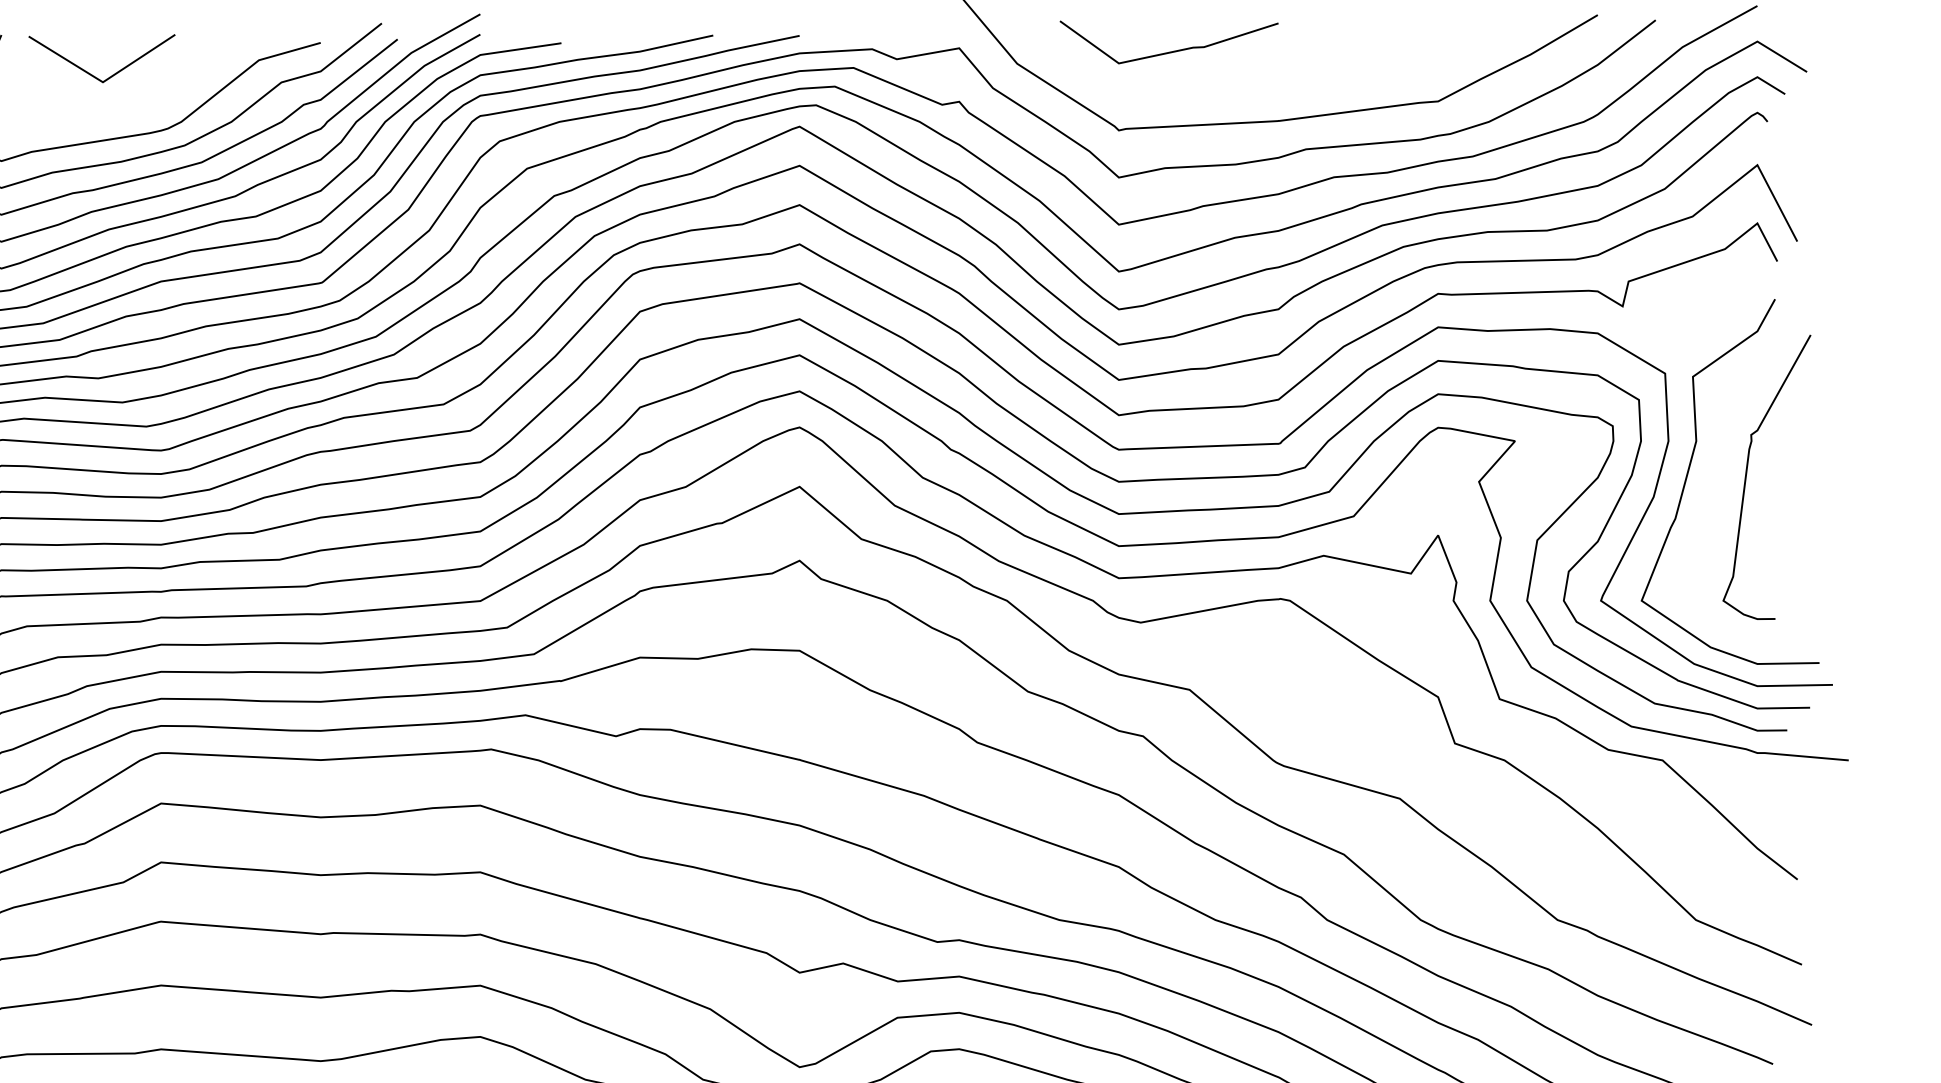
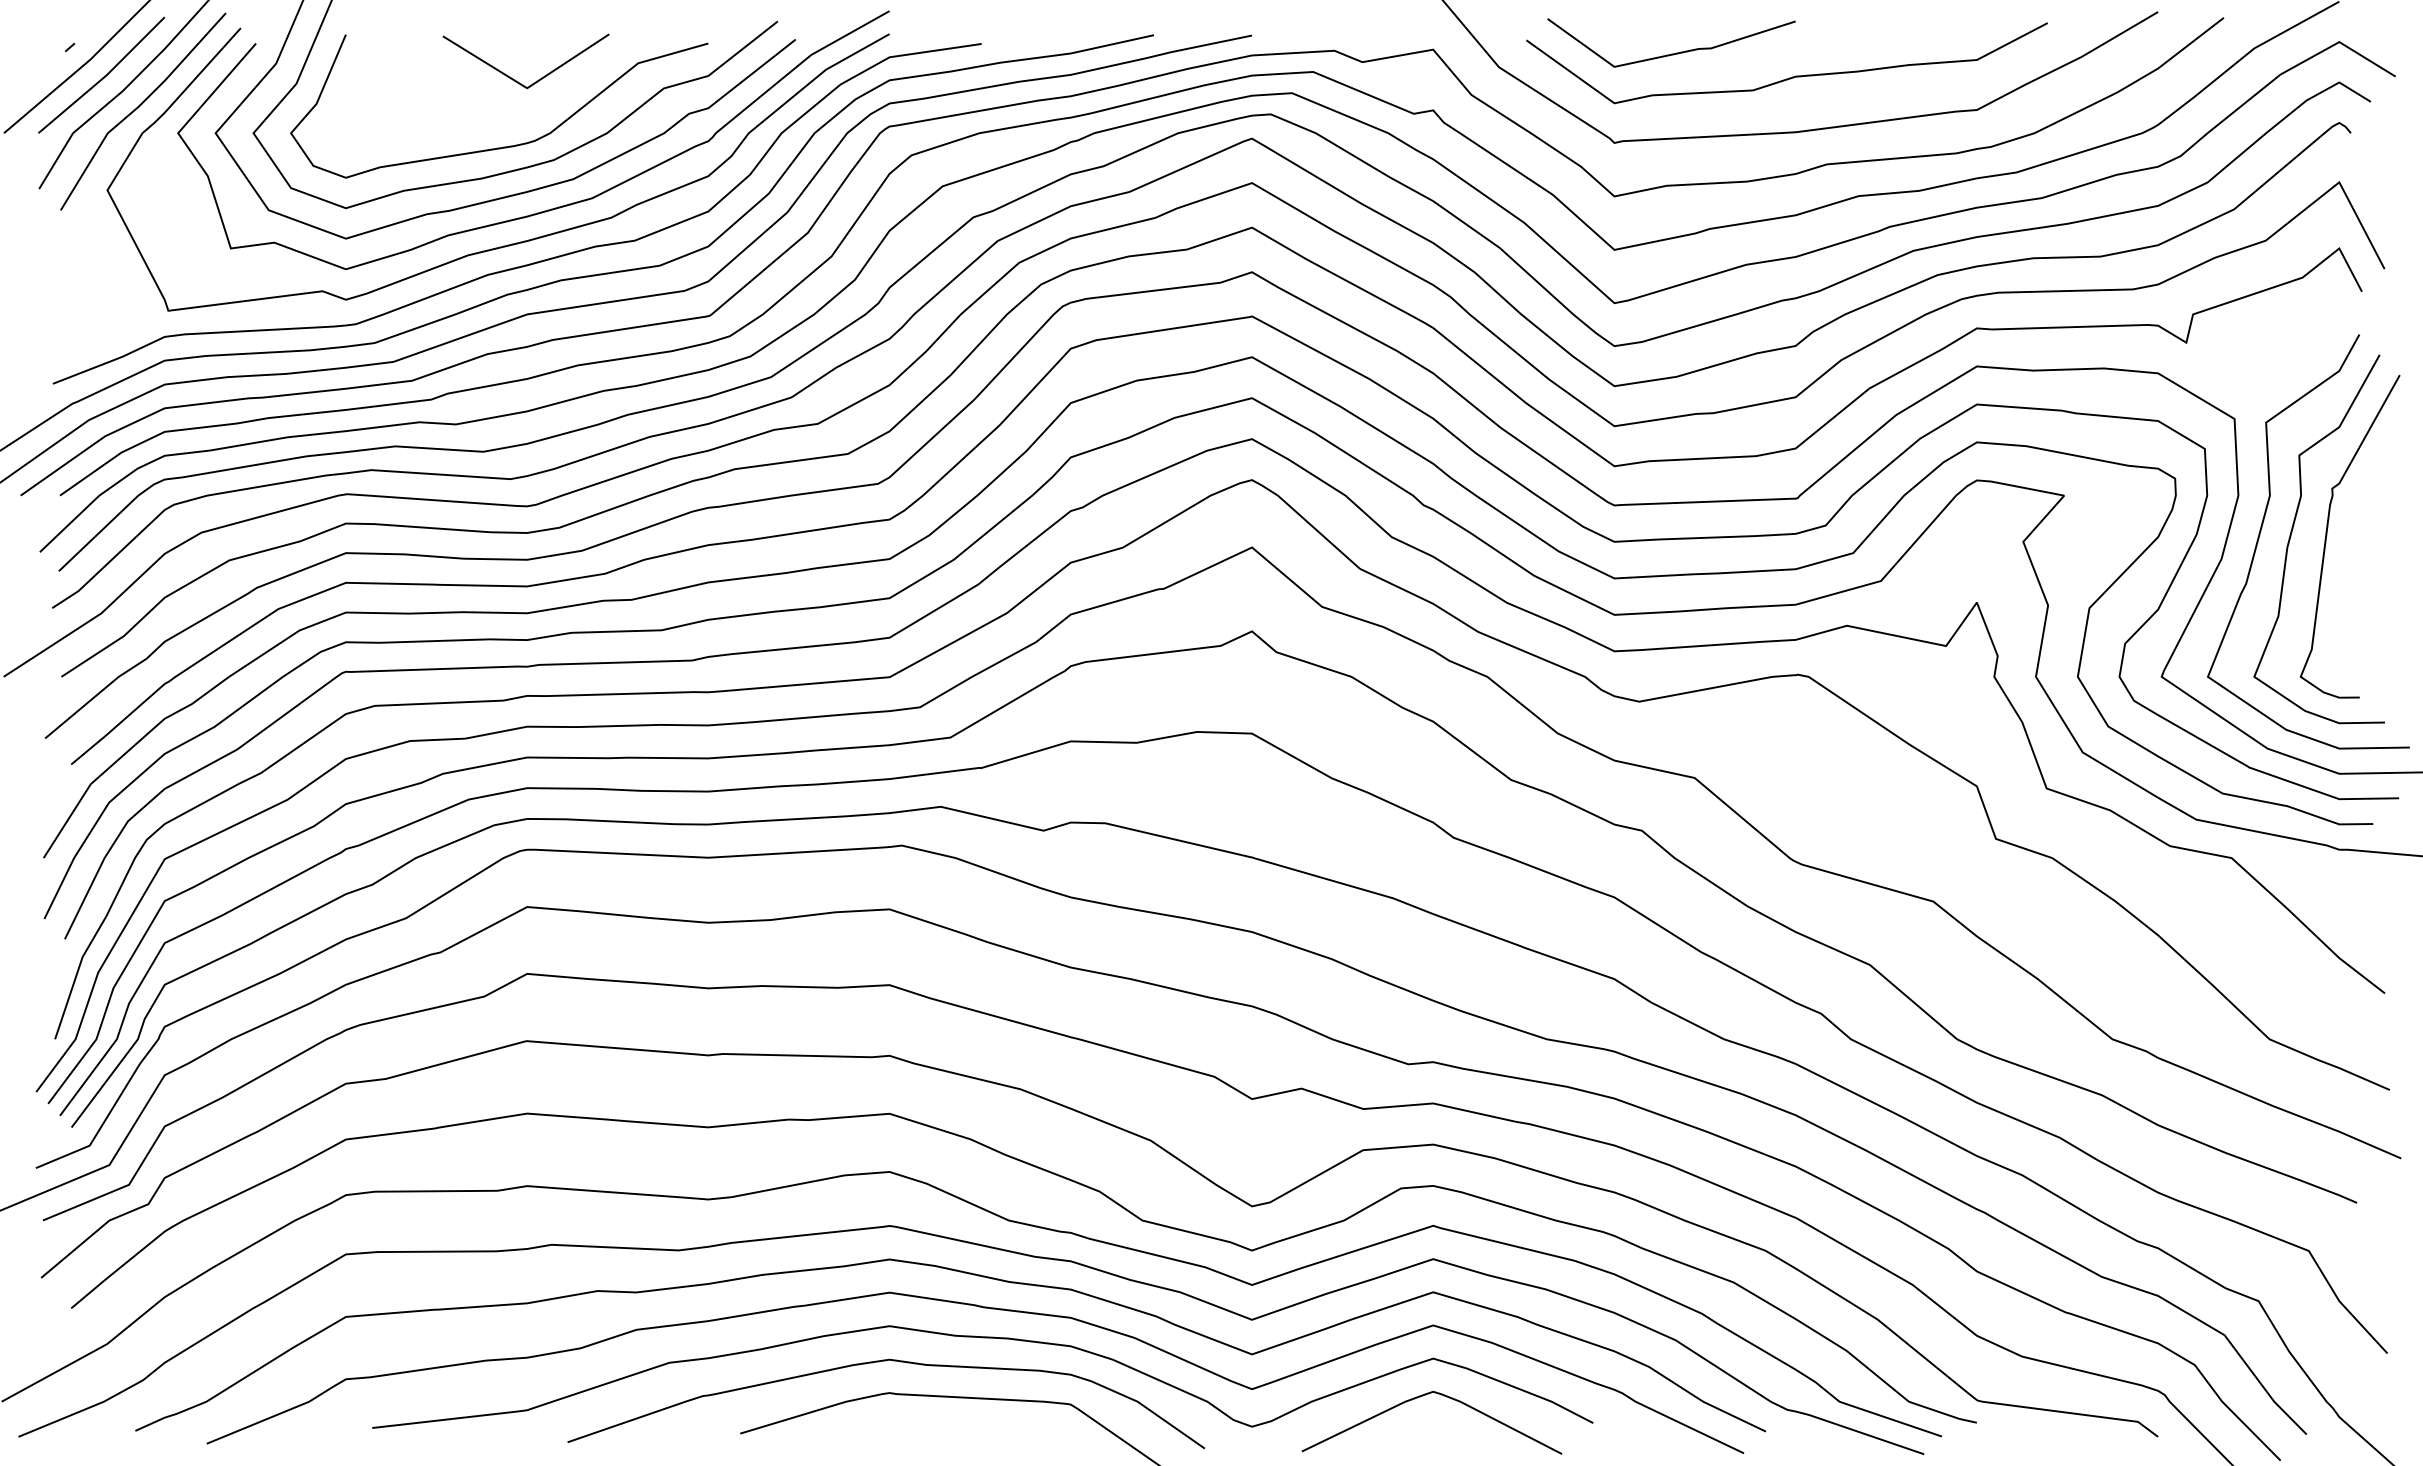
curve: (1275, 71) -> (1792, 76), added
line: (90, 73) -> (513, 78), moved
curve: (1717, 470) -> (2293, 529), added

